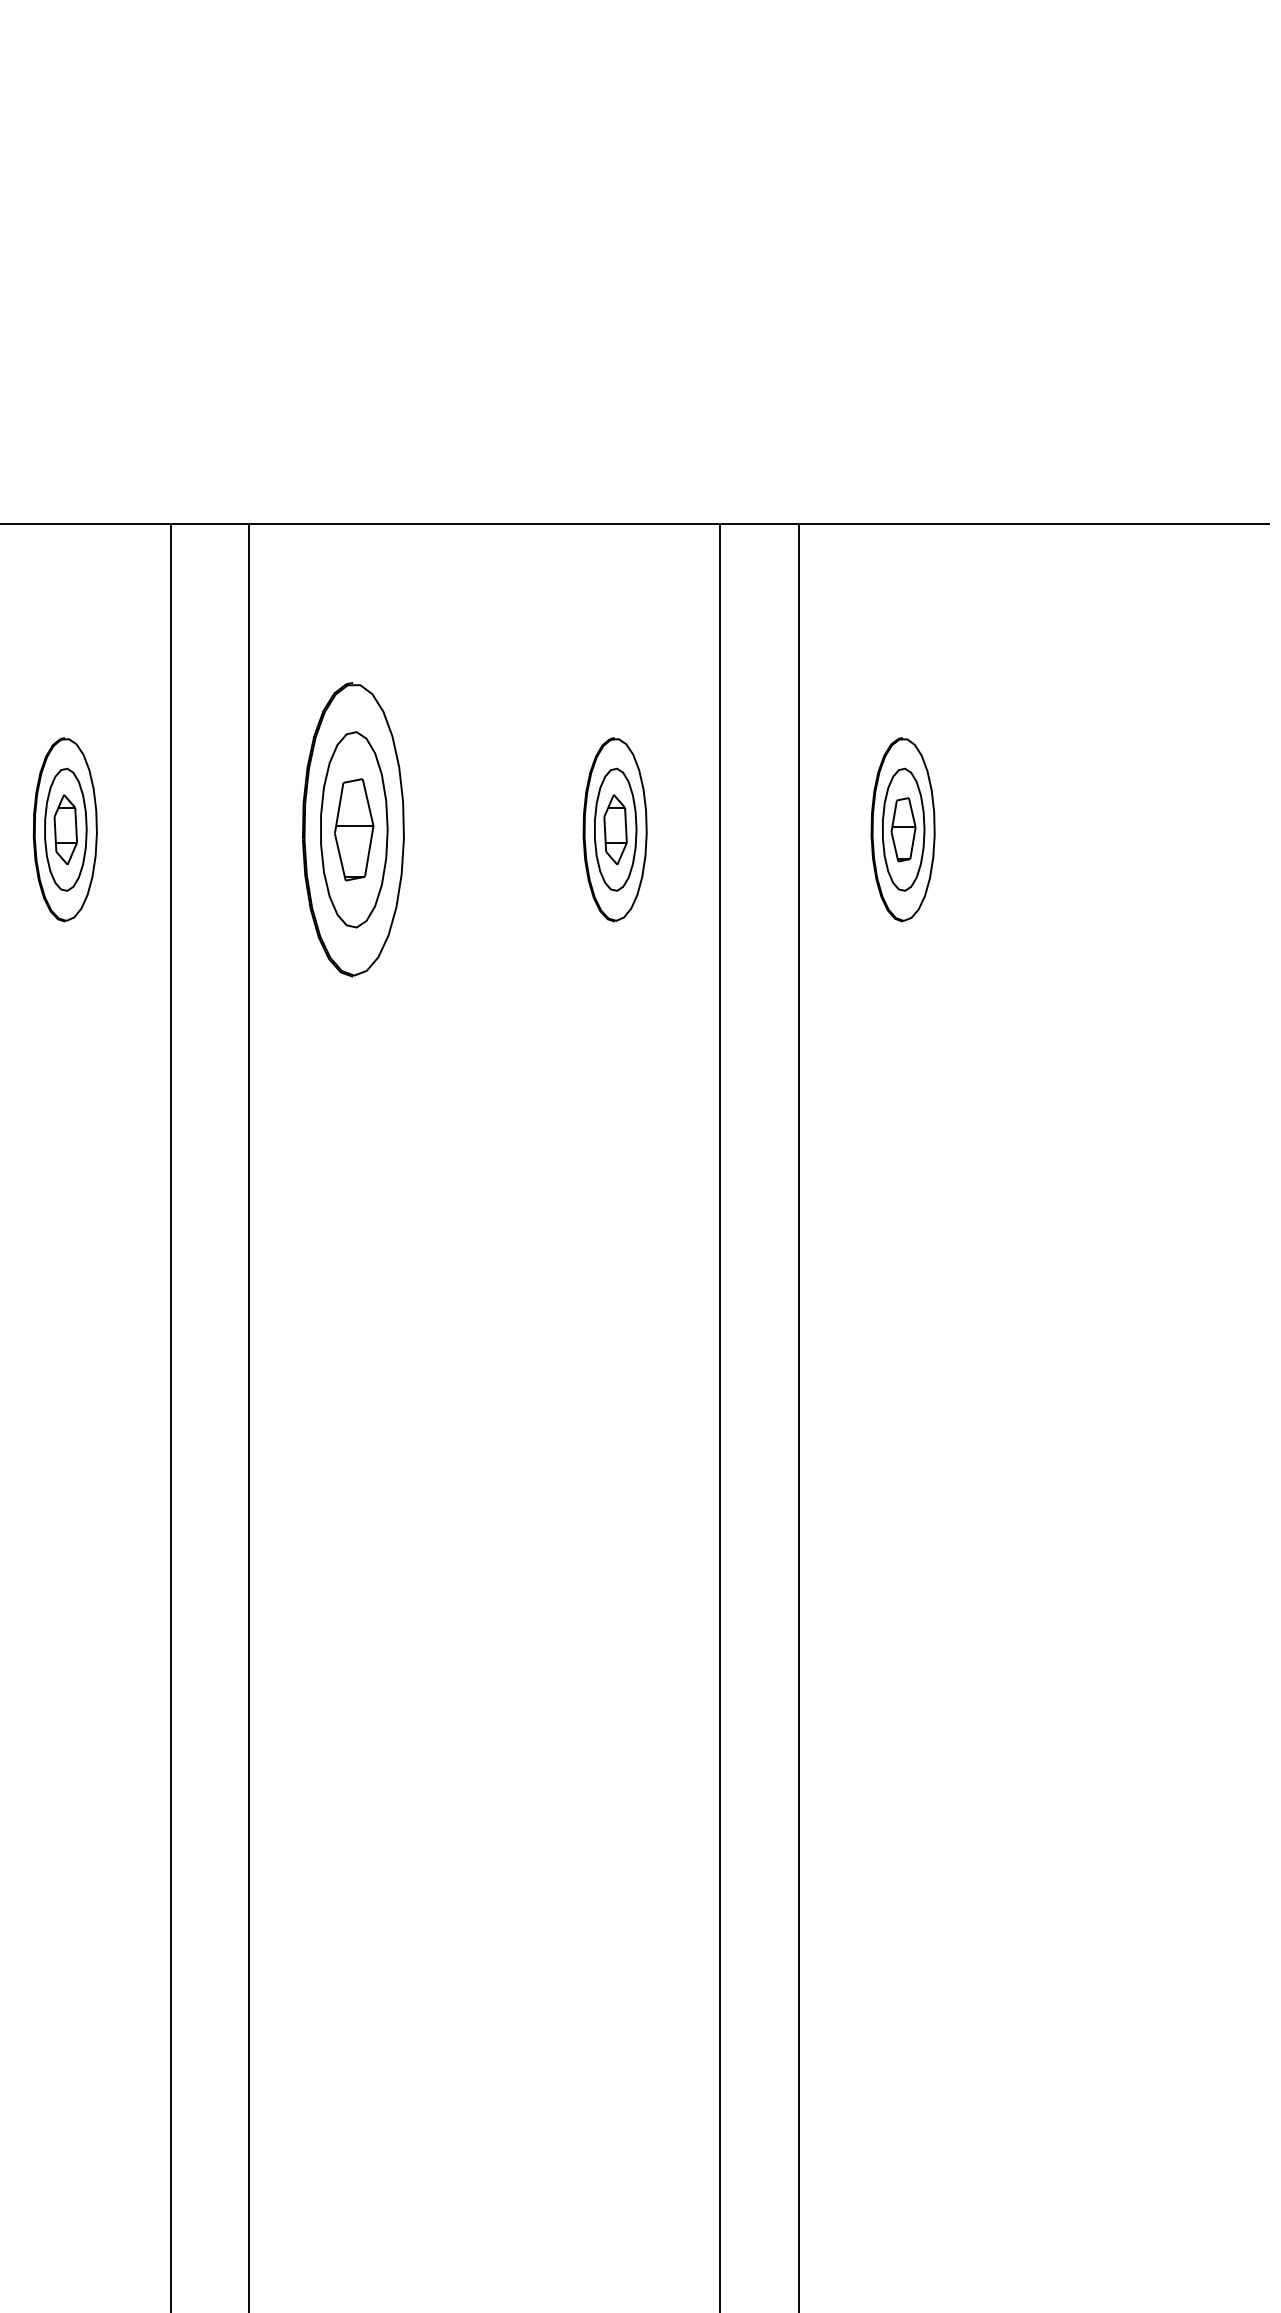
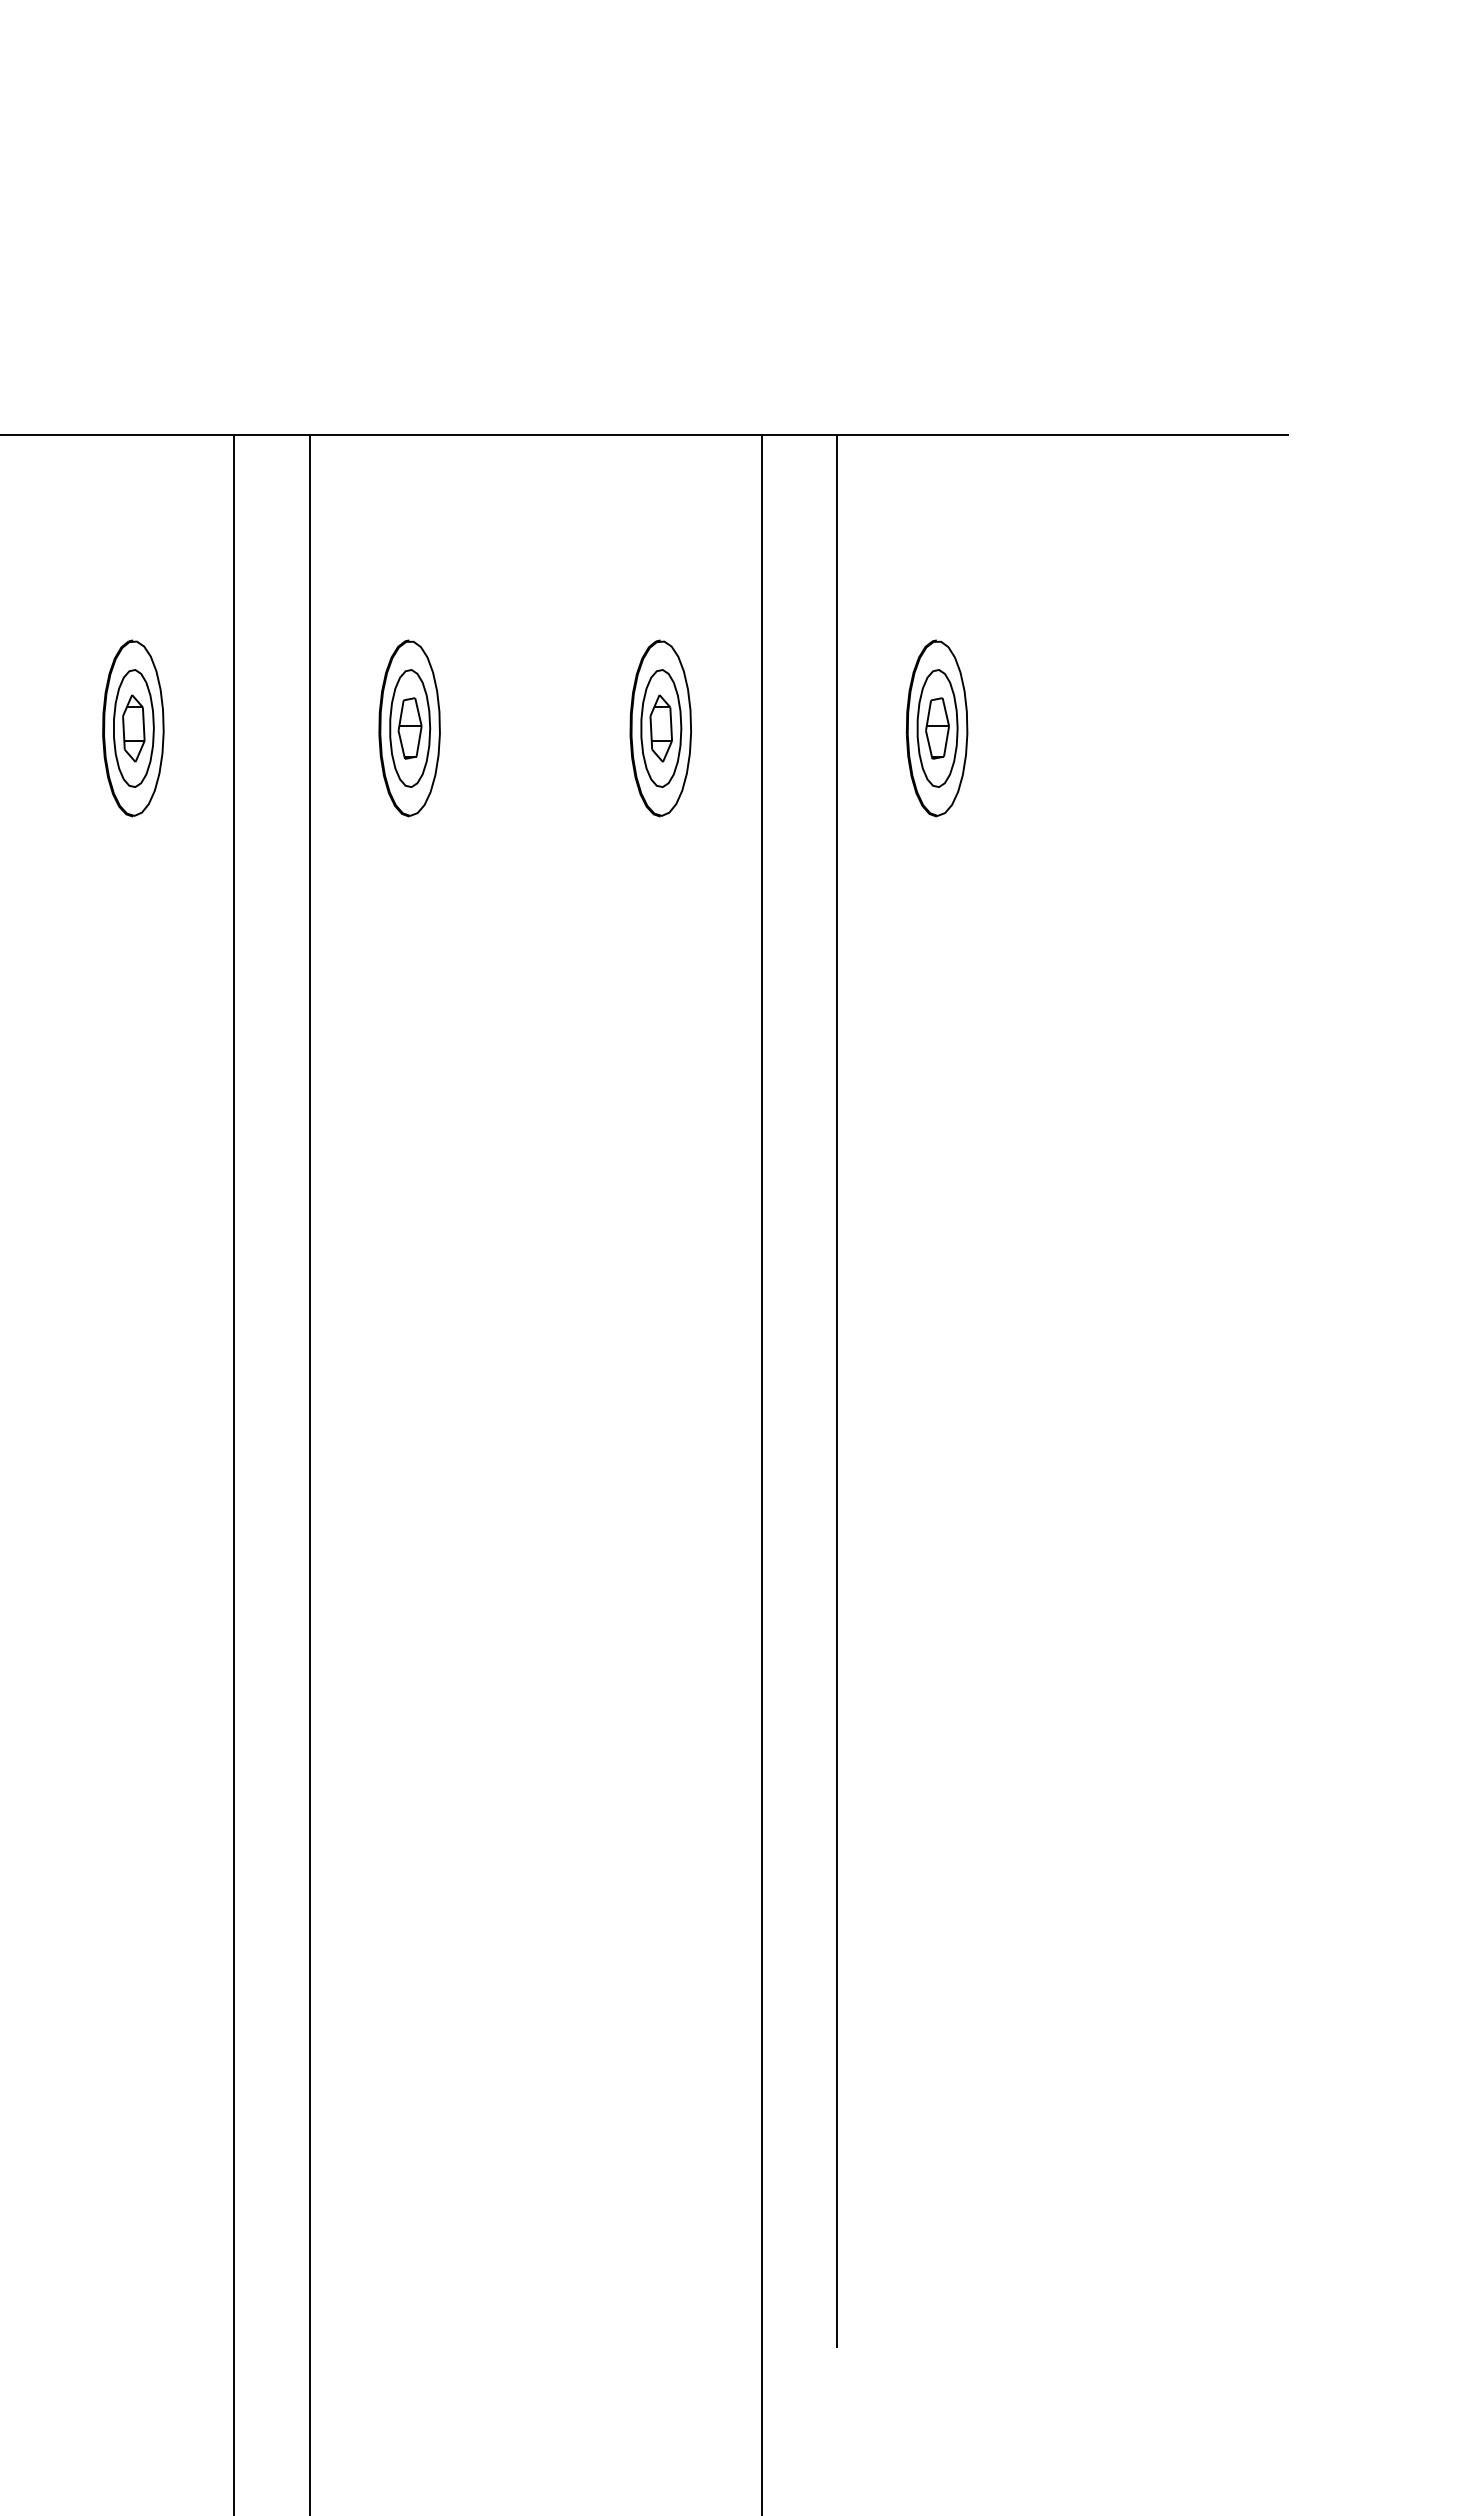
part: (353, 829) -> (409, 728), size x0.62

